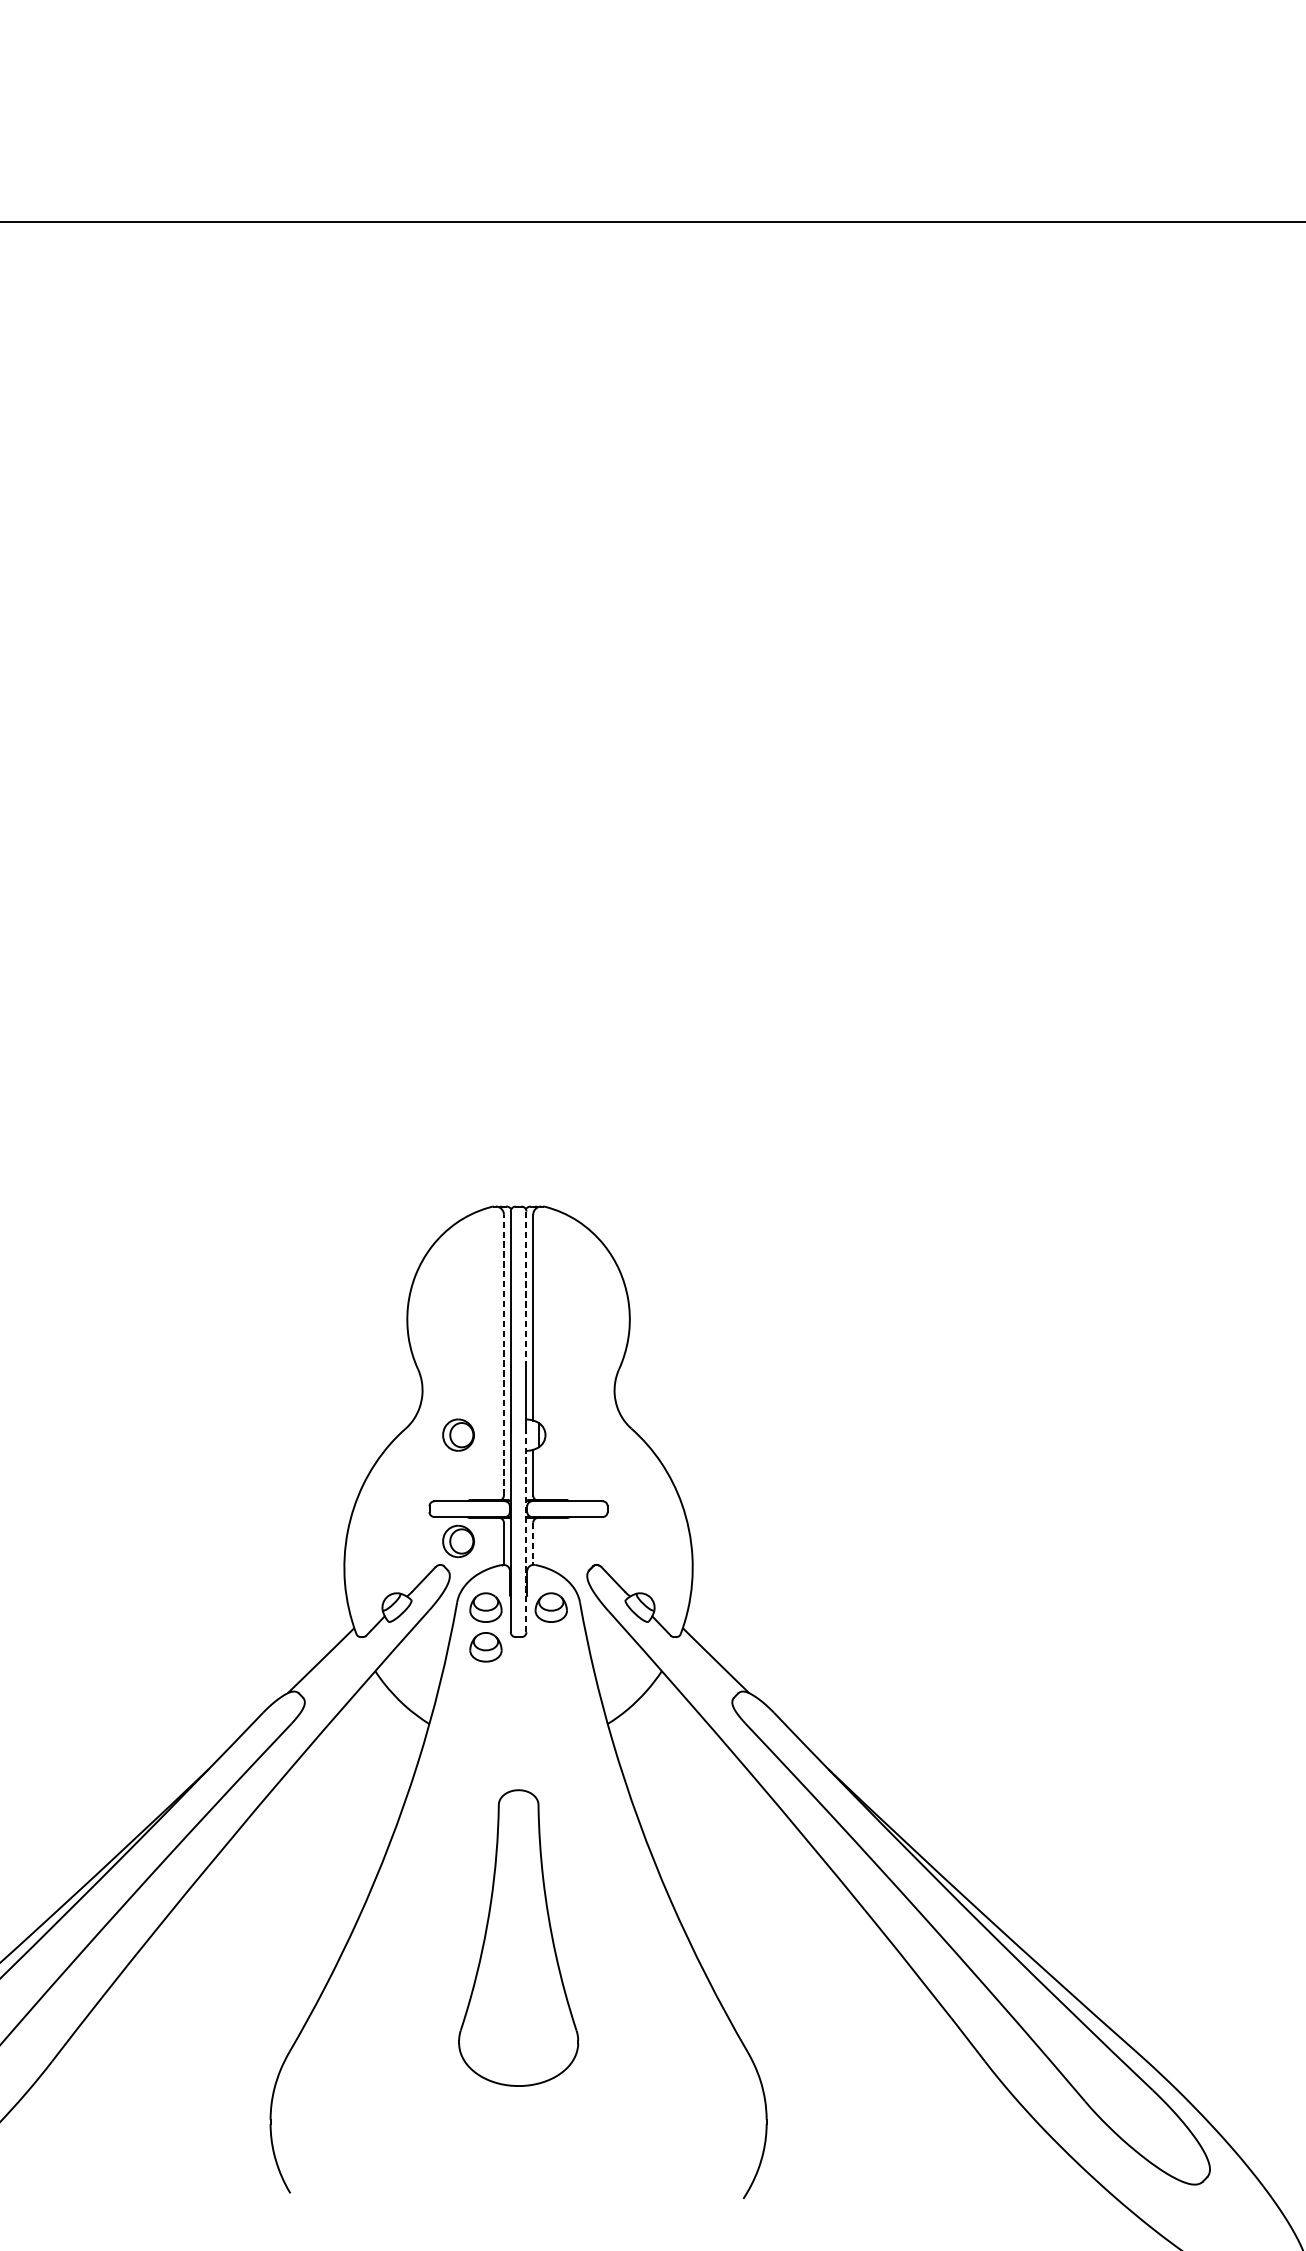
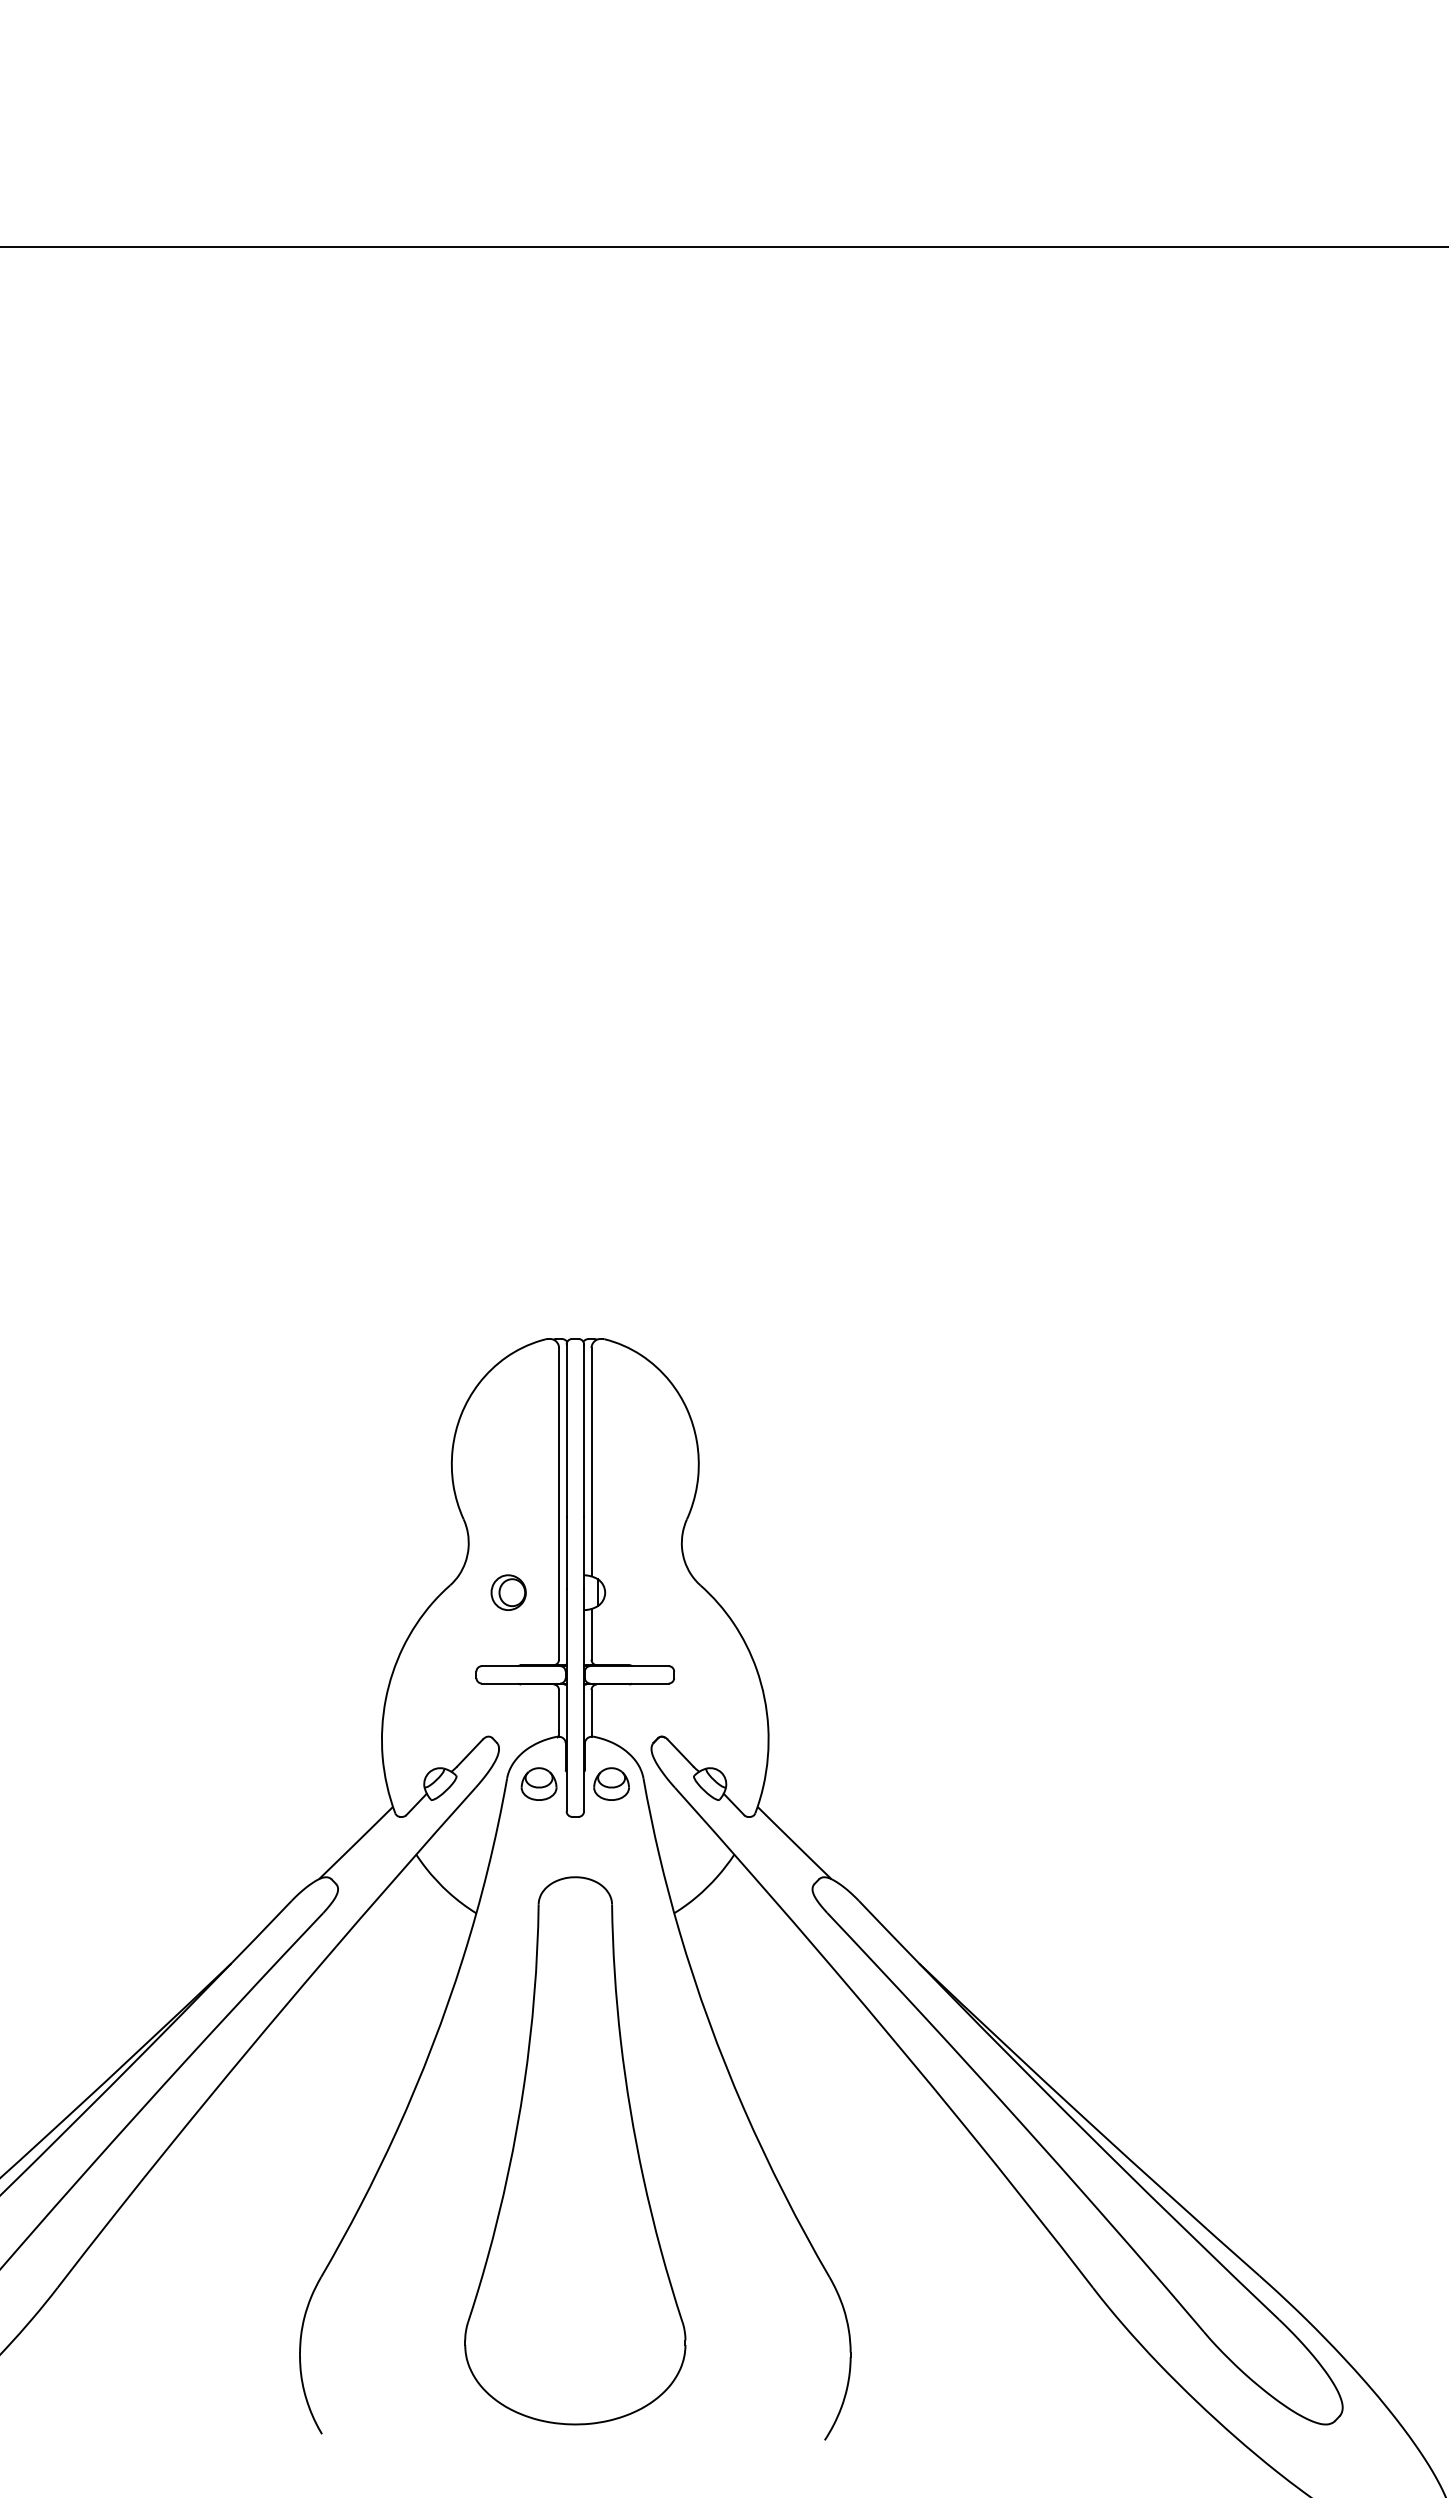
line: (526, 1289) -> (584, 1430), dashed -> solid
line: (504, 1354) -> (559, 1503), dashed -> solid
line: (526, 1532) -> (584, 1700), dashed -> solid
part: (458, 1541) -> (508, 1710), removed
line: (533, 1544) -> (591, 1713), dashed -> solid
part: (485, 1646) -> (538, 1827), removed
part: (518, 1937) -> (575, 2150), size x1.67

